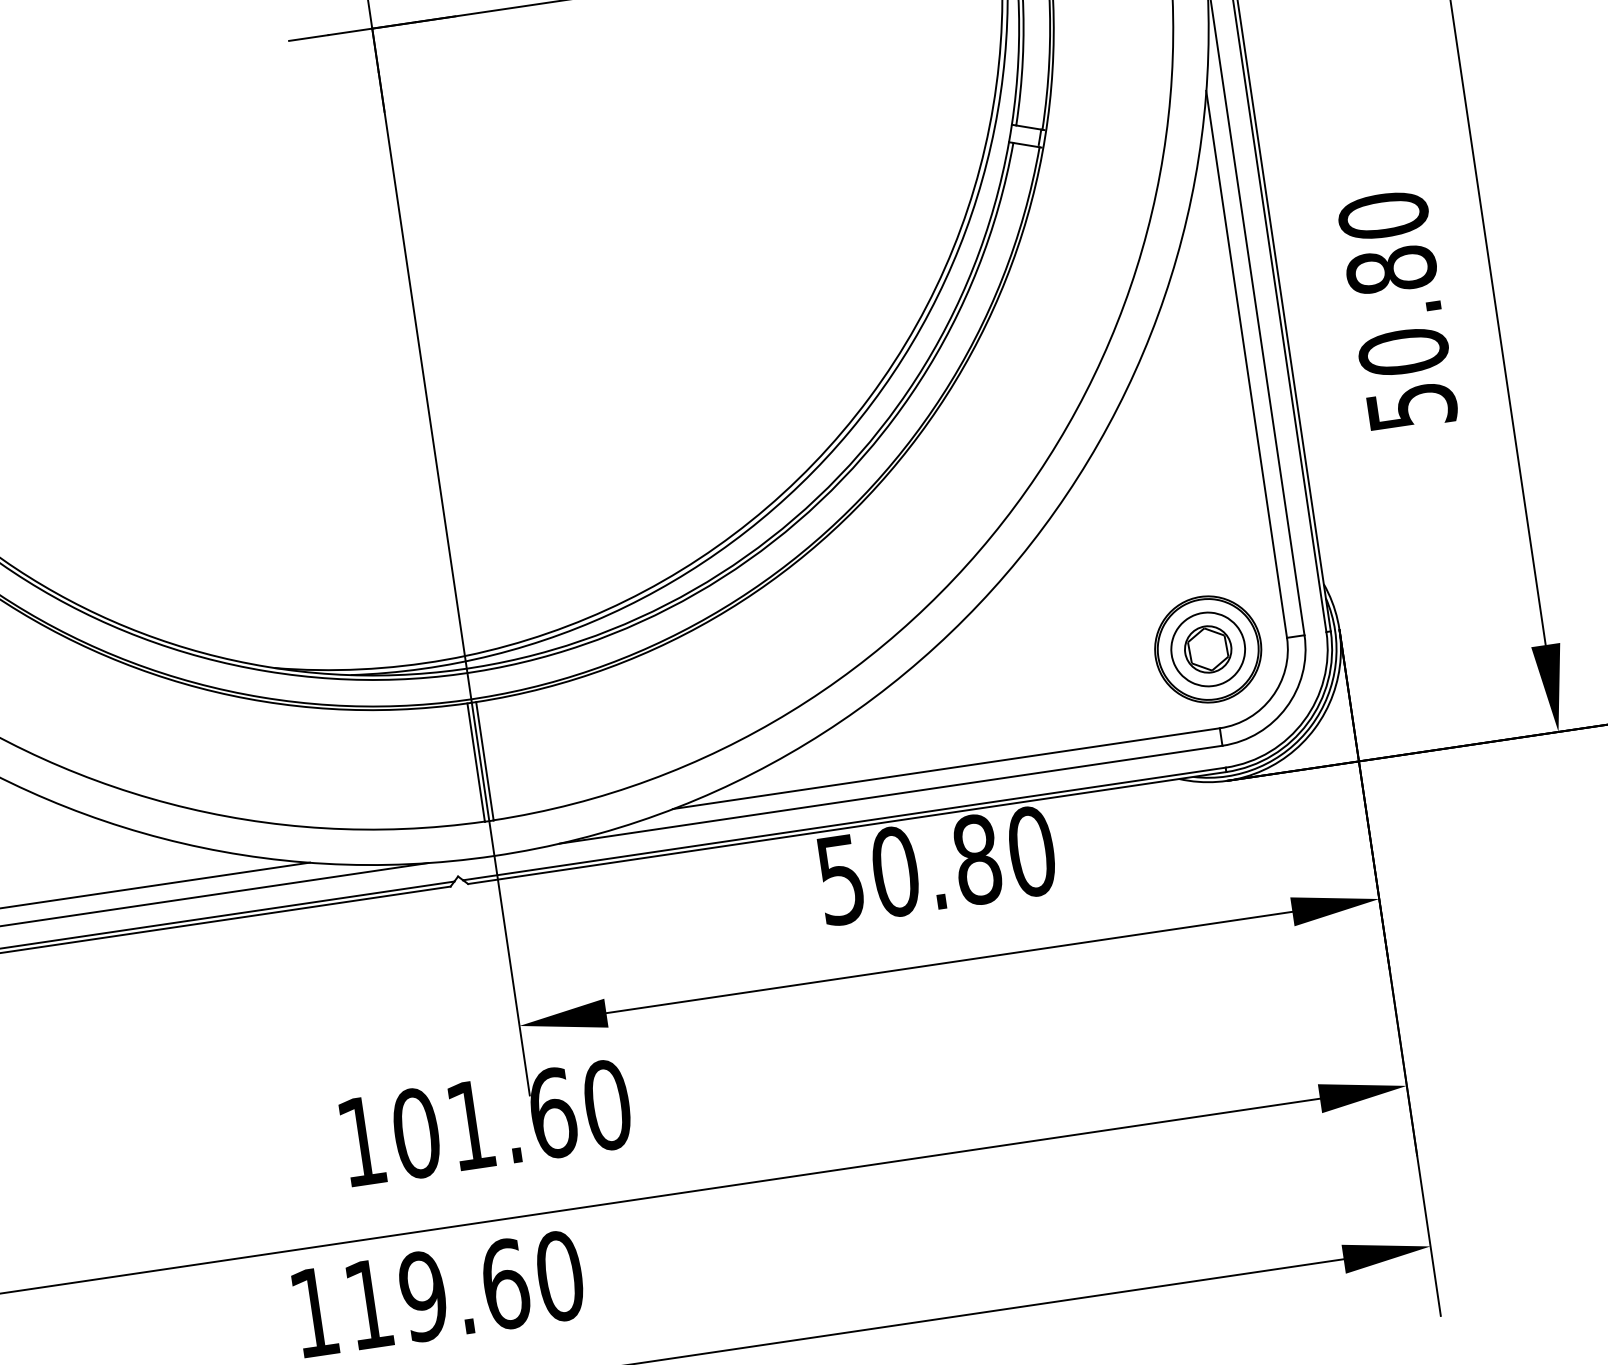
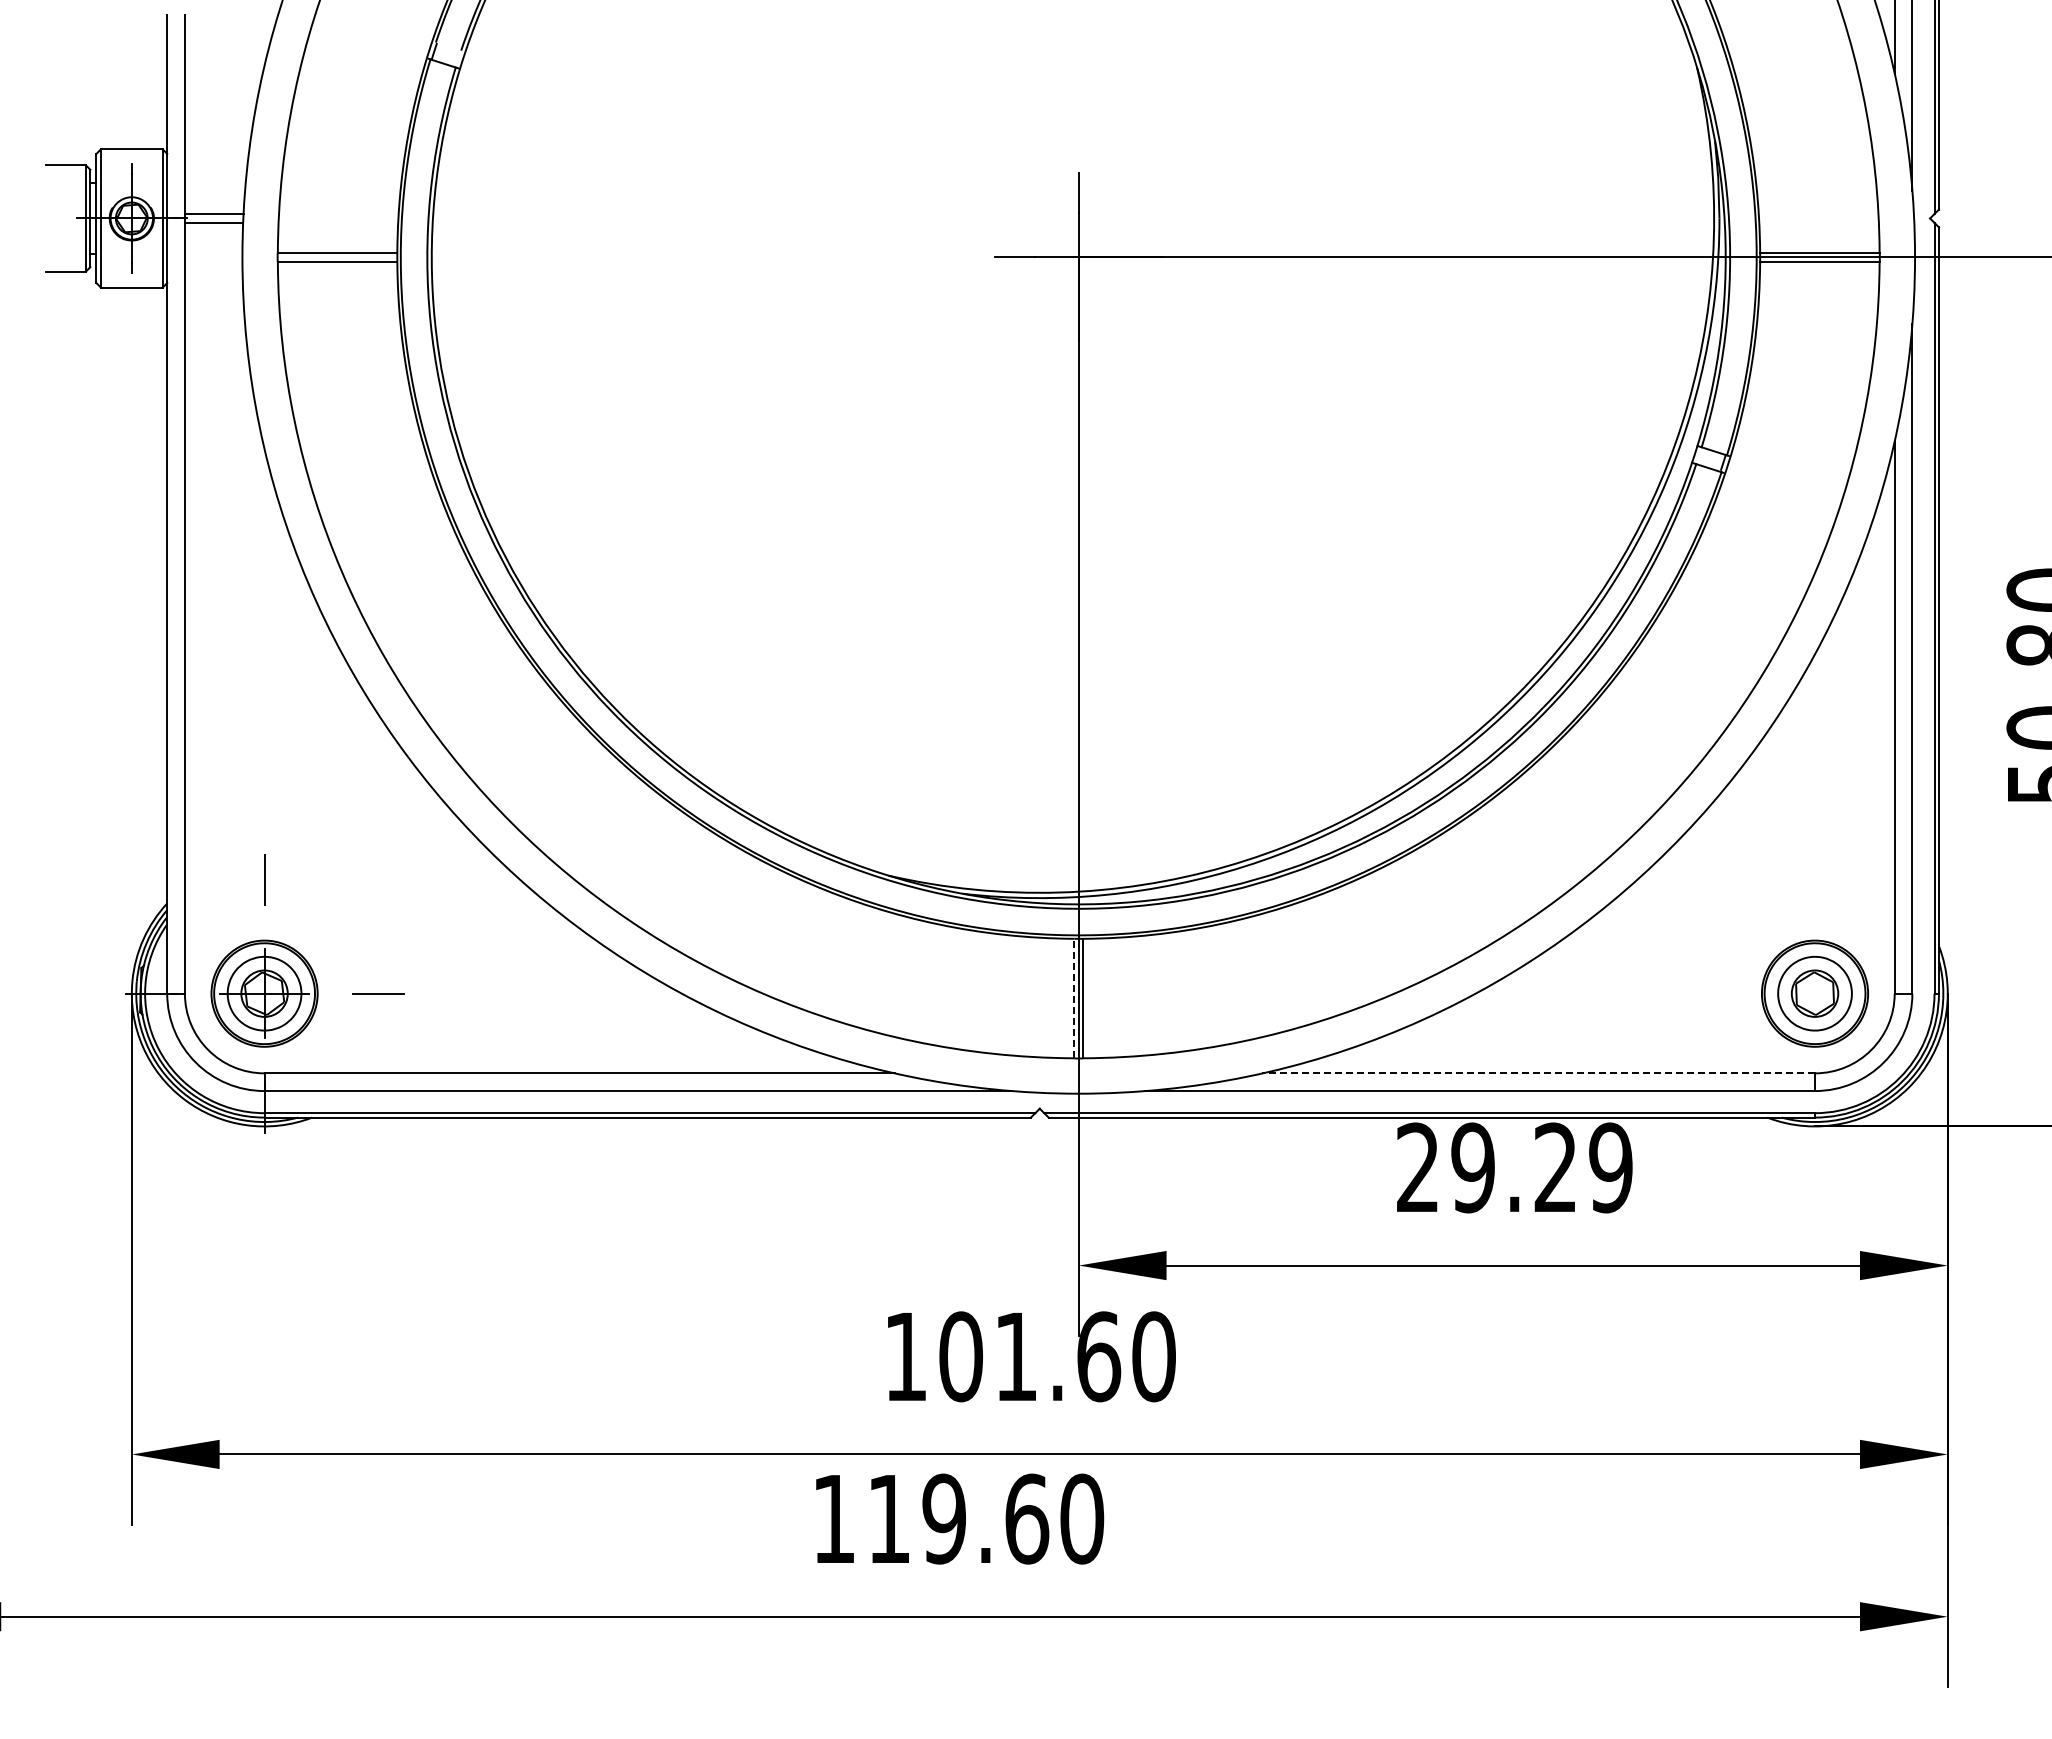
line: (476, 762) -> (1074, 998), solid -> dashed
line: (946, 768) -> (1538, 1073), solid -> dashed
text: (936, 865) -> (1514, 1167), 50.80 -> 29.29

